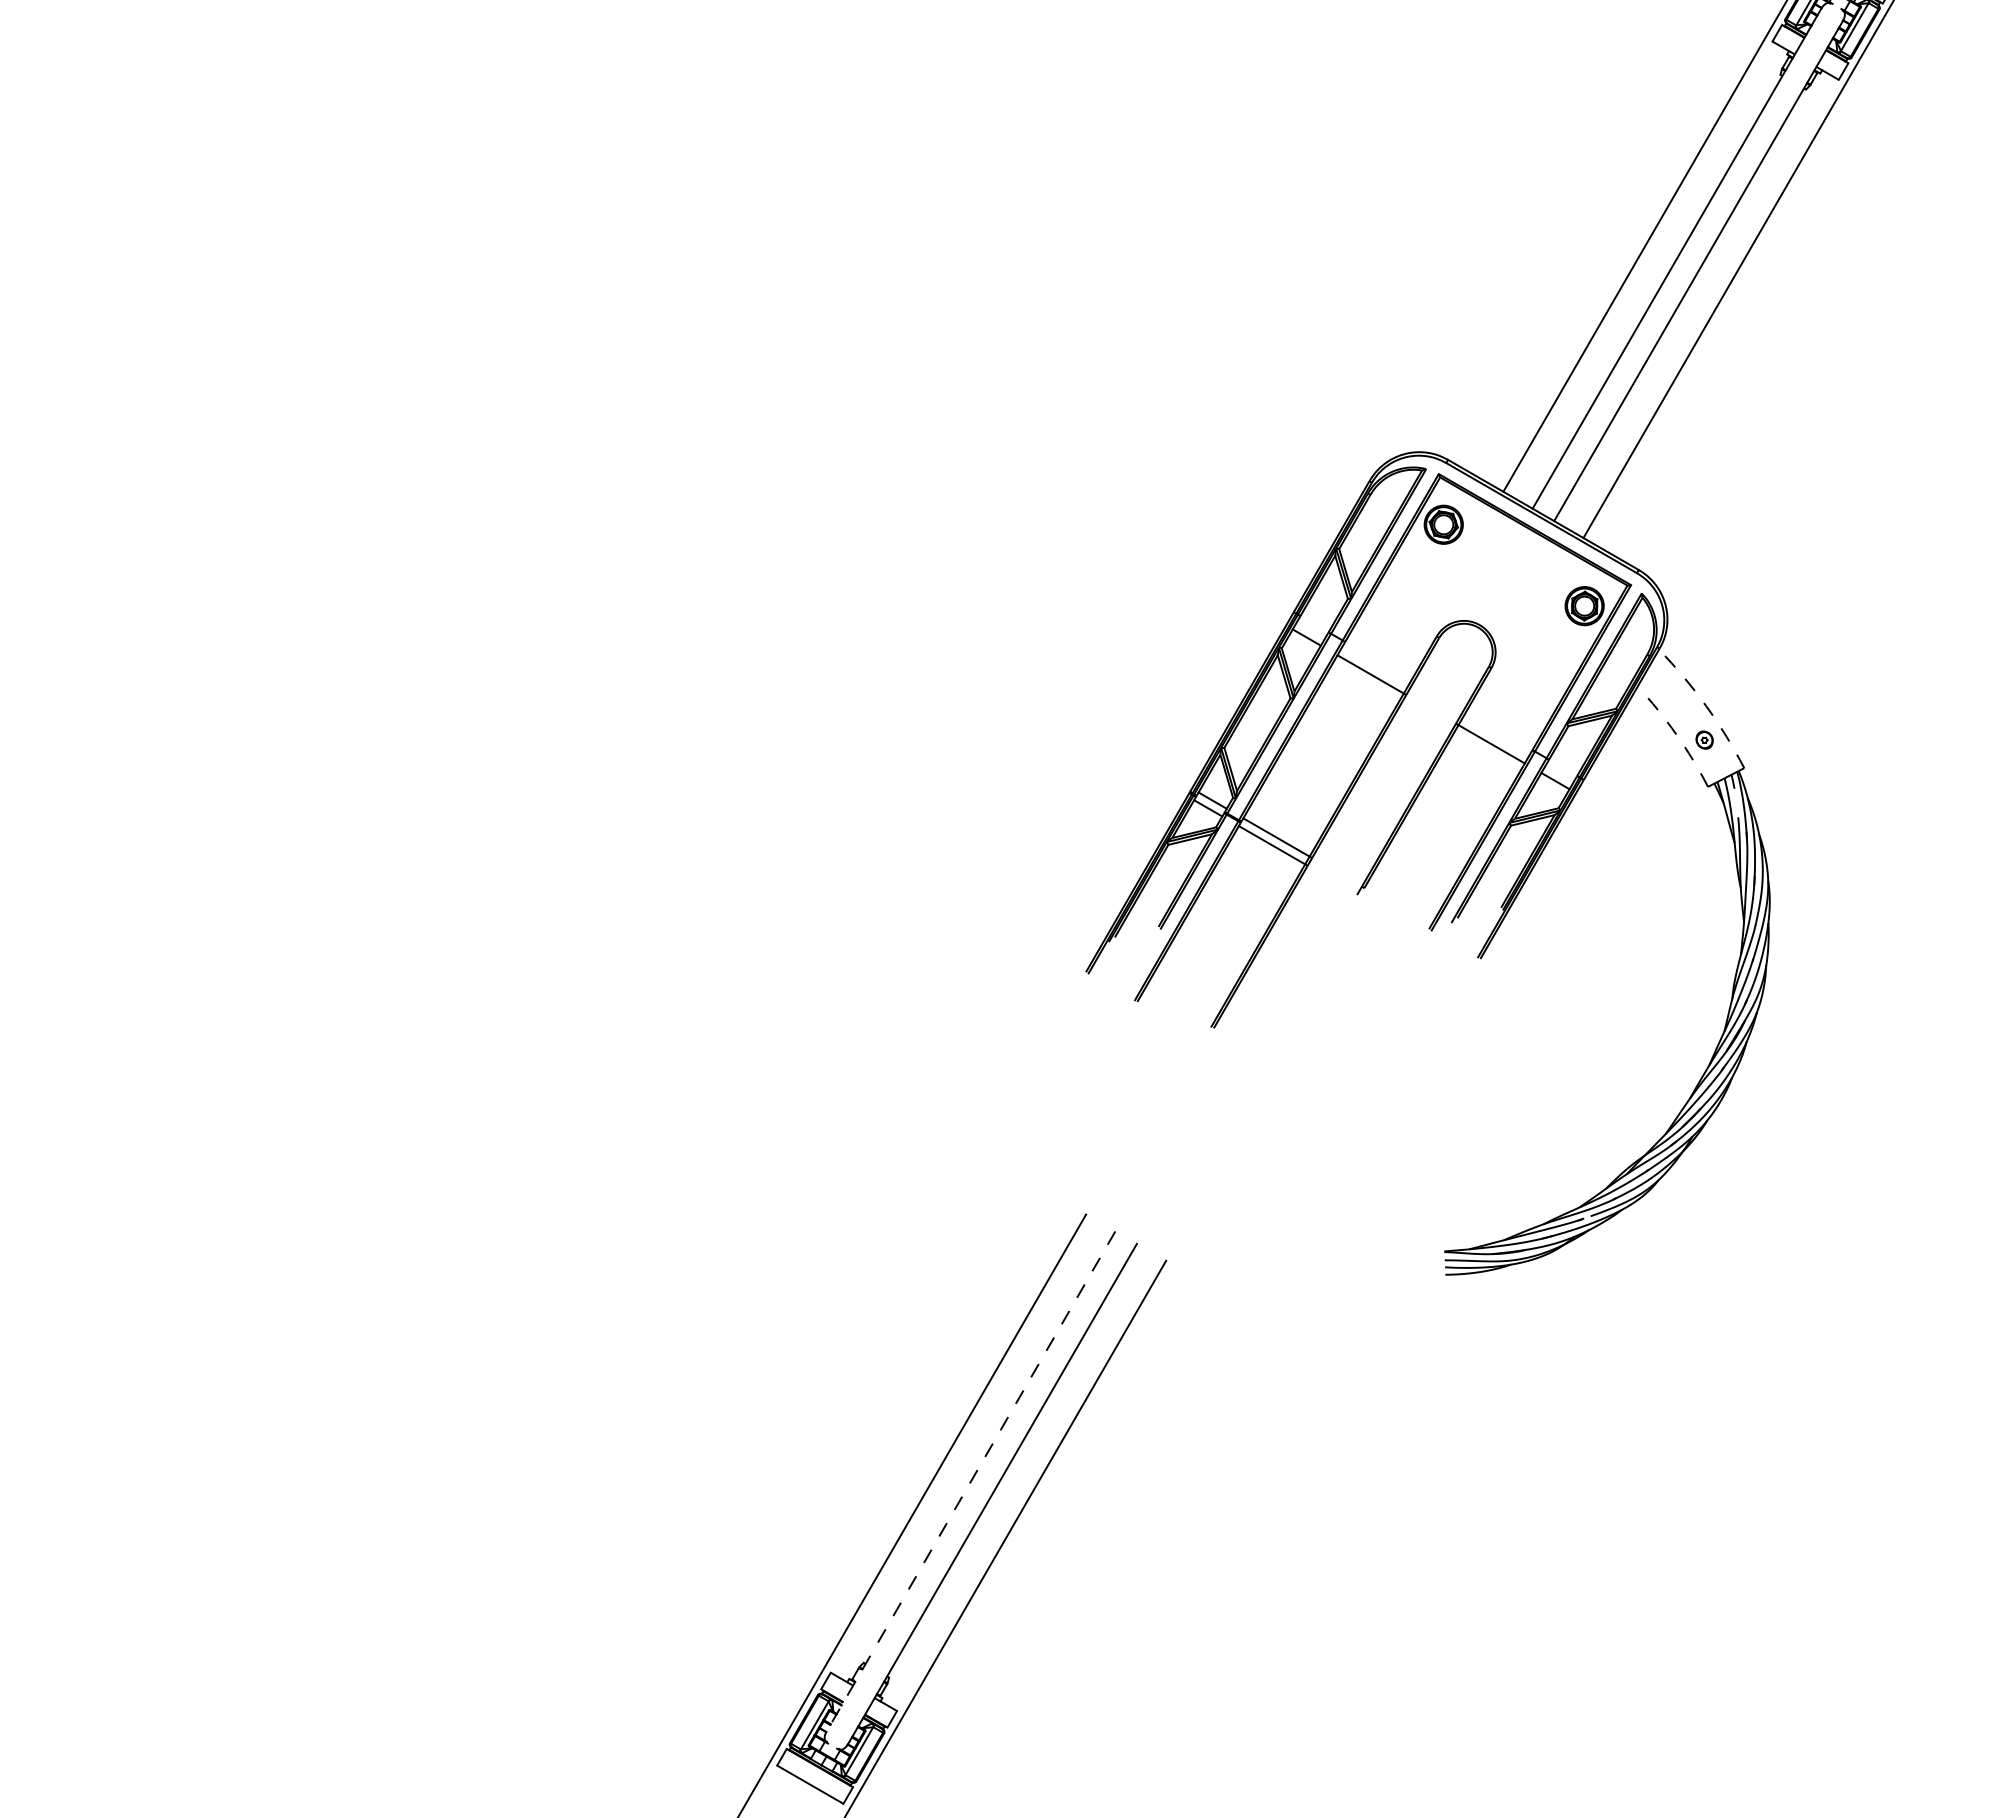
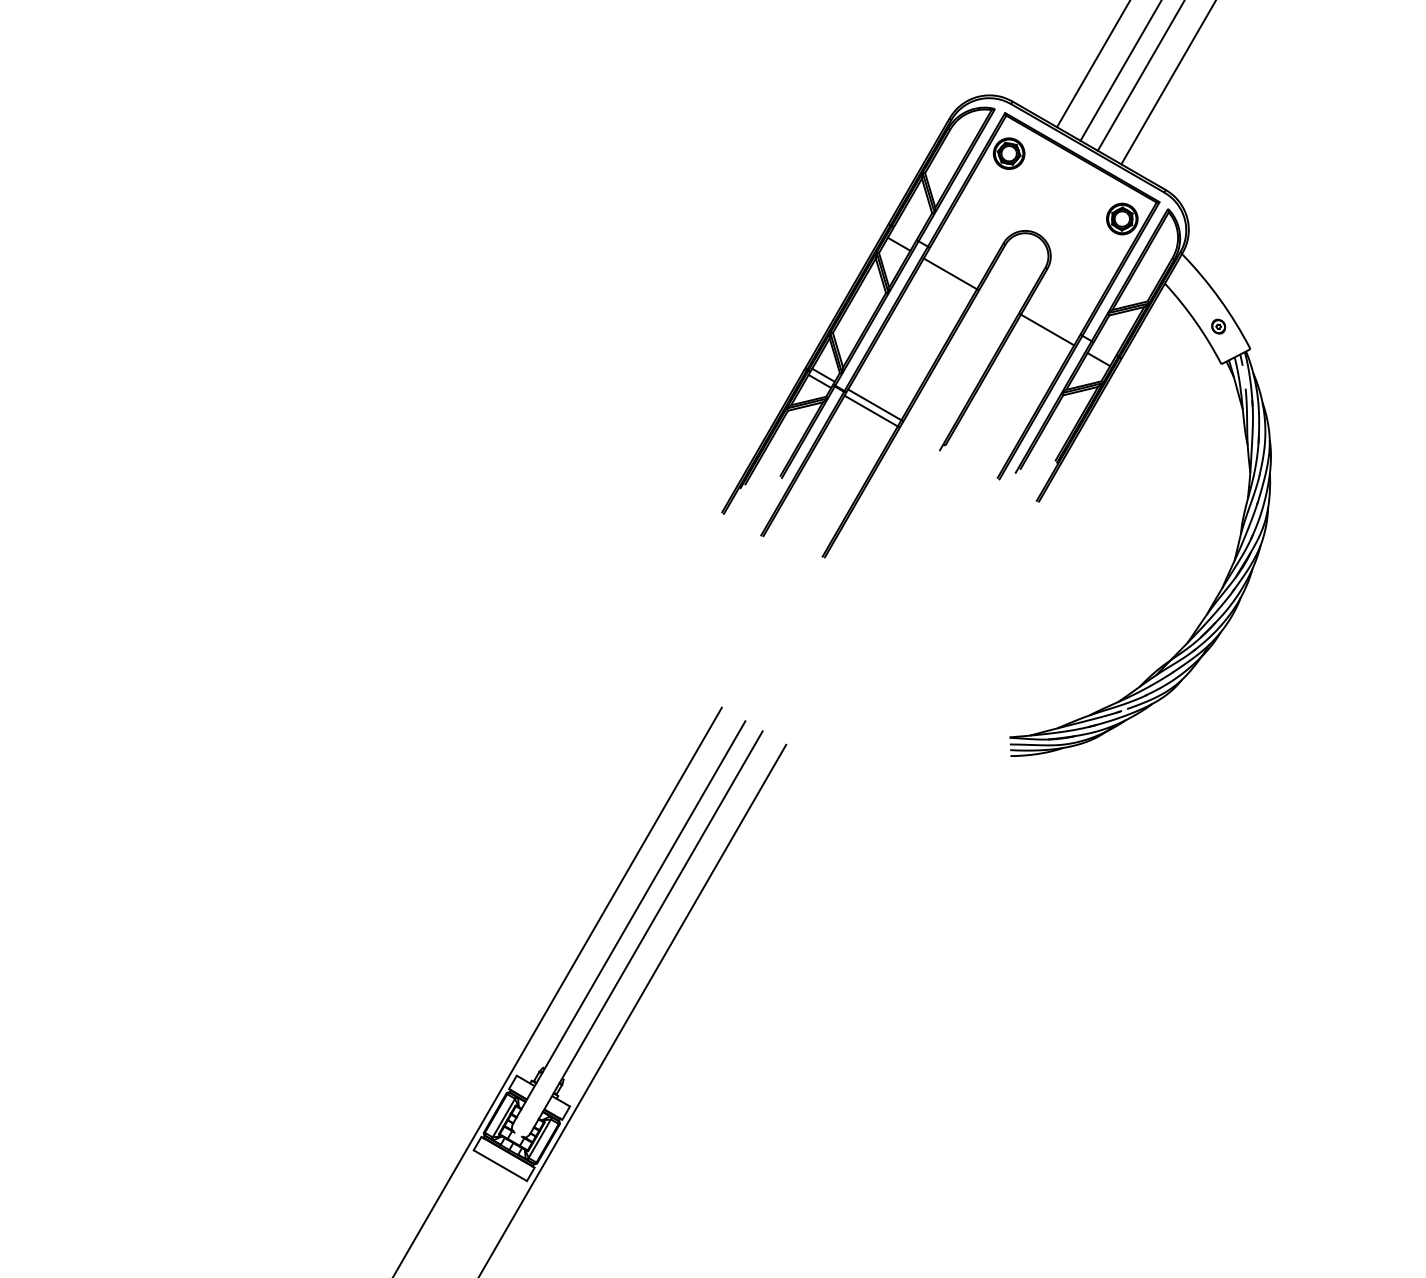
arc: (1705, 705) -> (1219, 298), dashed -> solid
arc: (1676, 734) -> (1196, 322), dashed -> solid
line: (970, 1482) -> (629, 922), dashed -> solid

